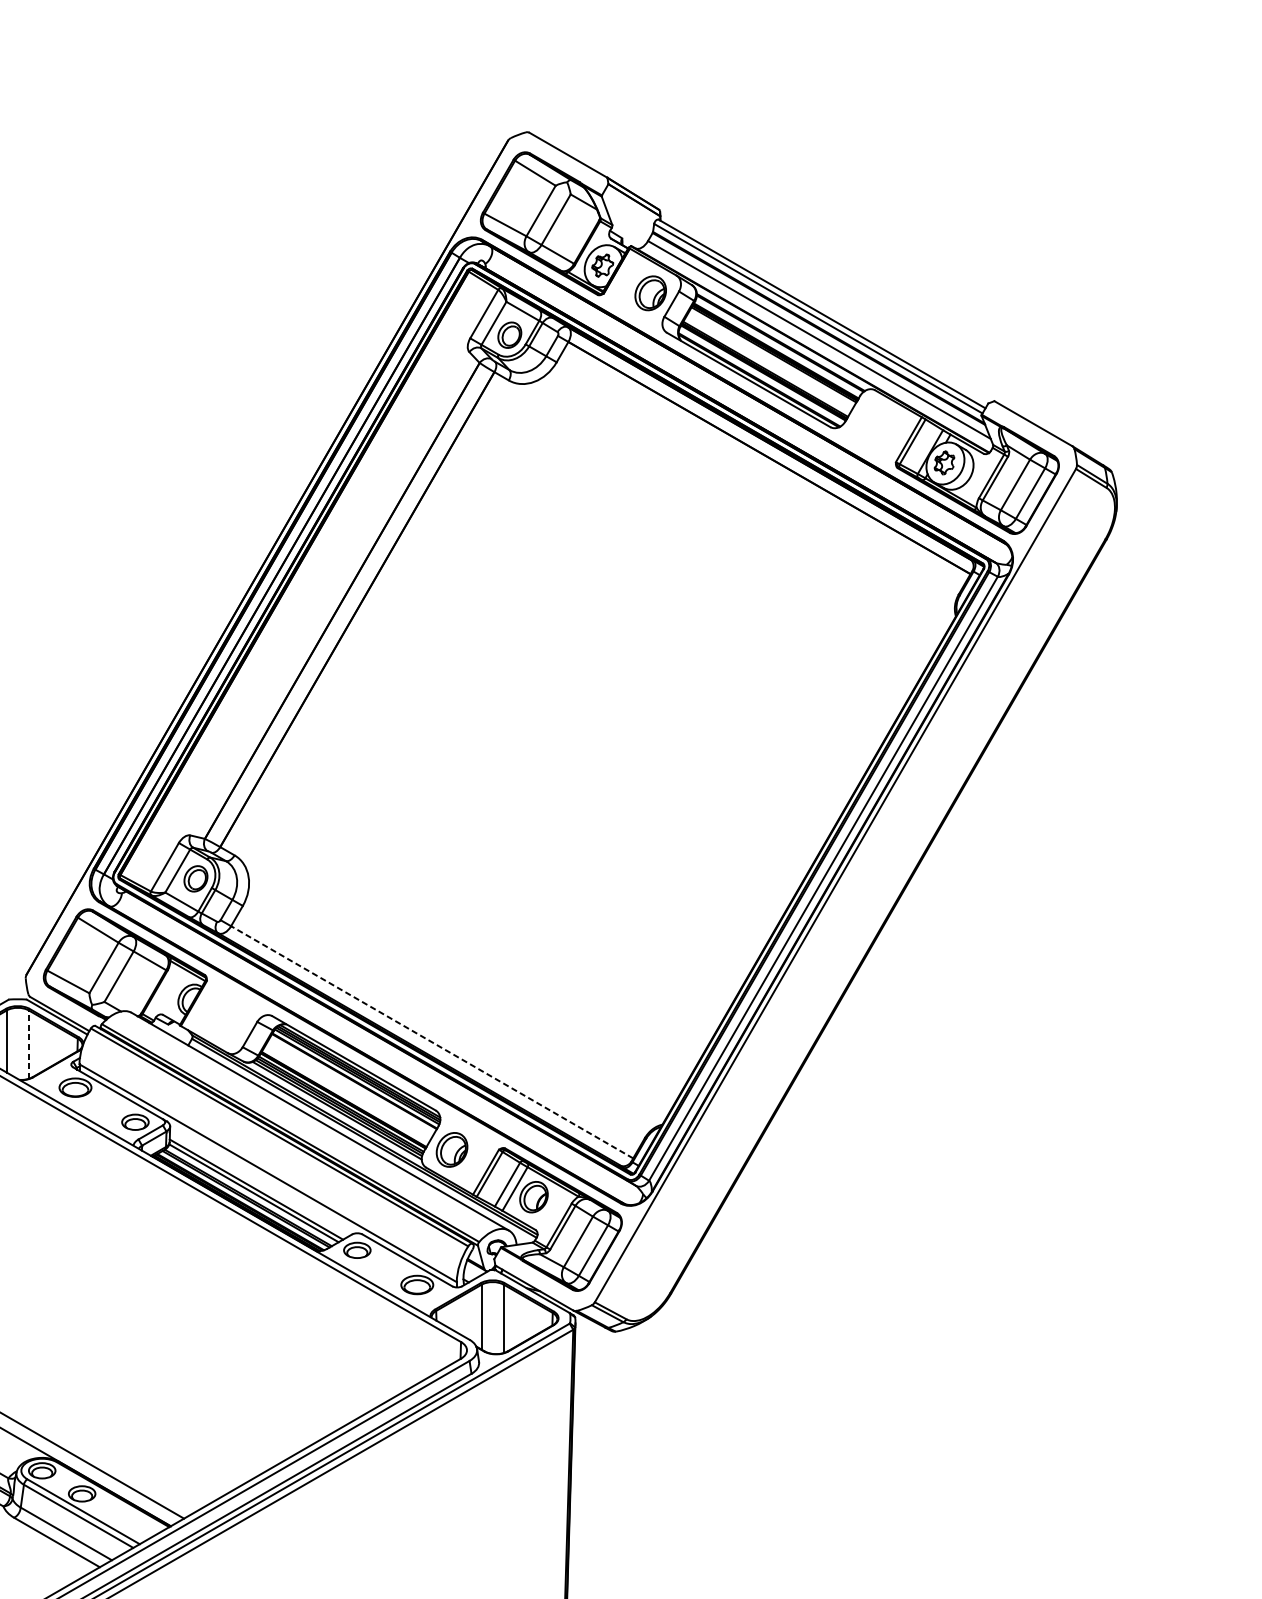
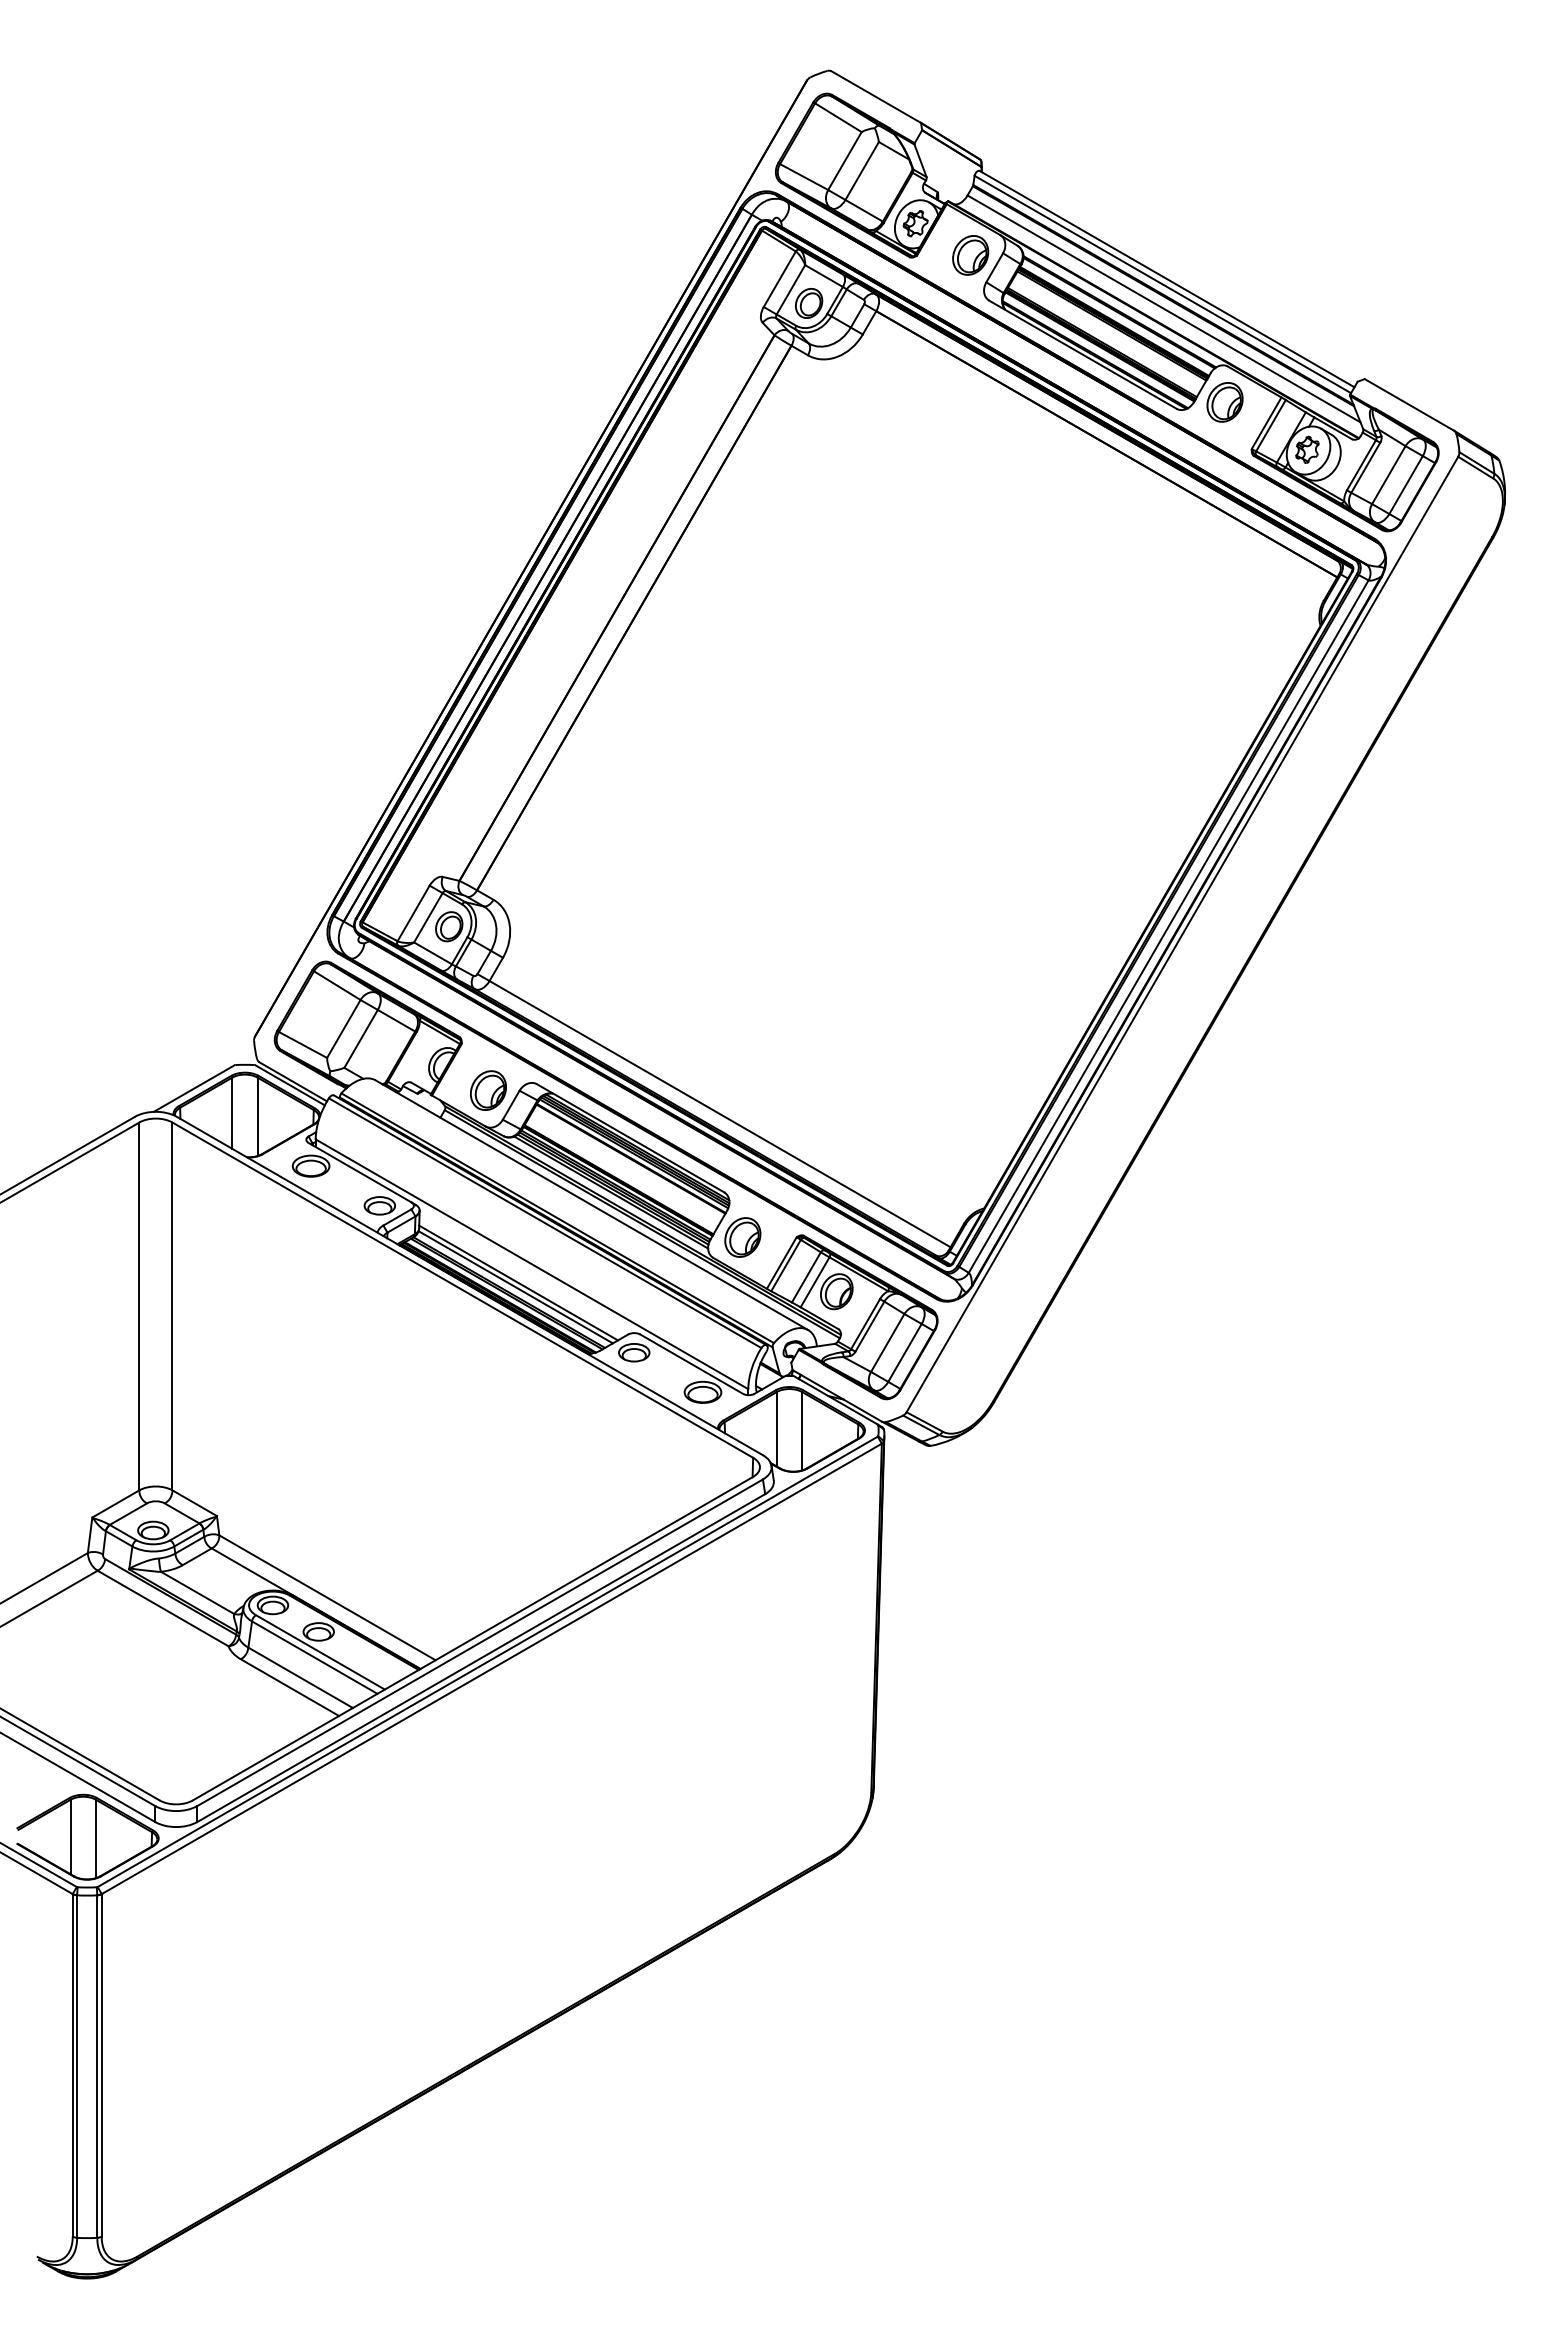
part: (872, 421) -> (1224, 402), added
part: (230, 1021) -> (488, 1090), added
line: (431, 1041) -> (719, 1113), dashed -> solid
line: (28, 1044) -> (257, 1116), dashed -> solid

